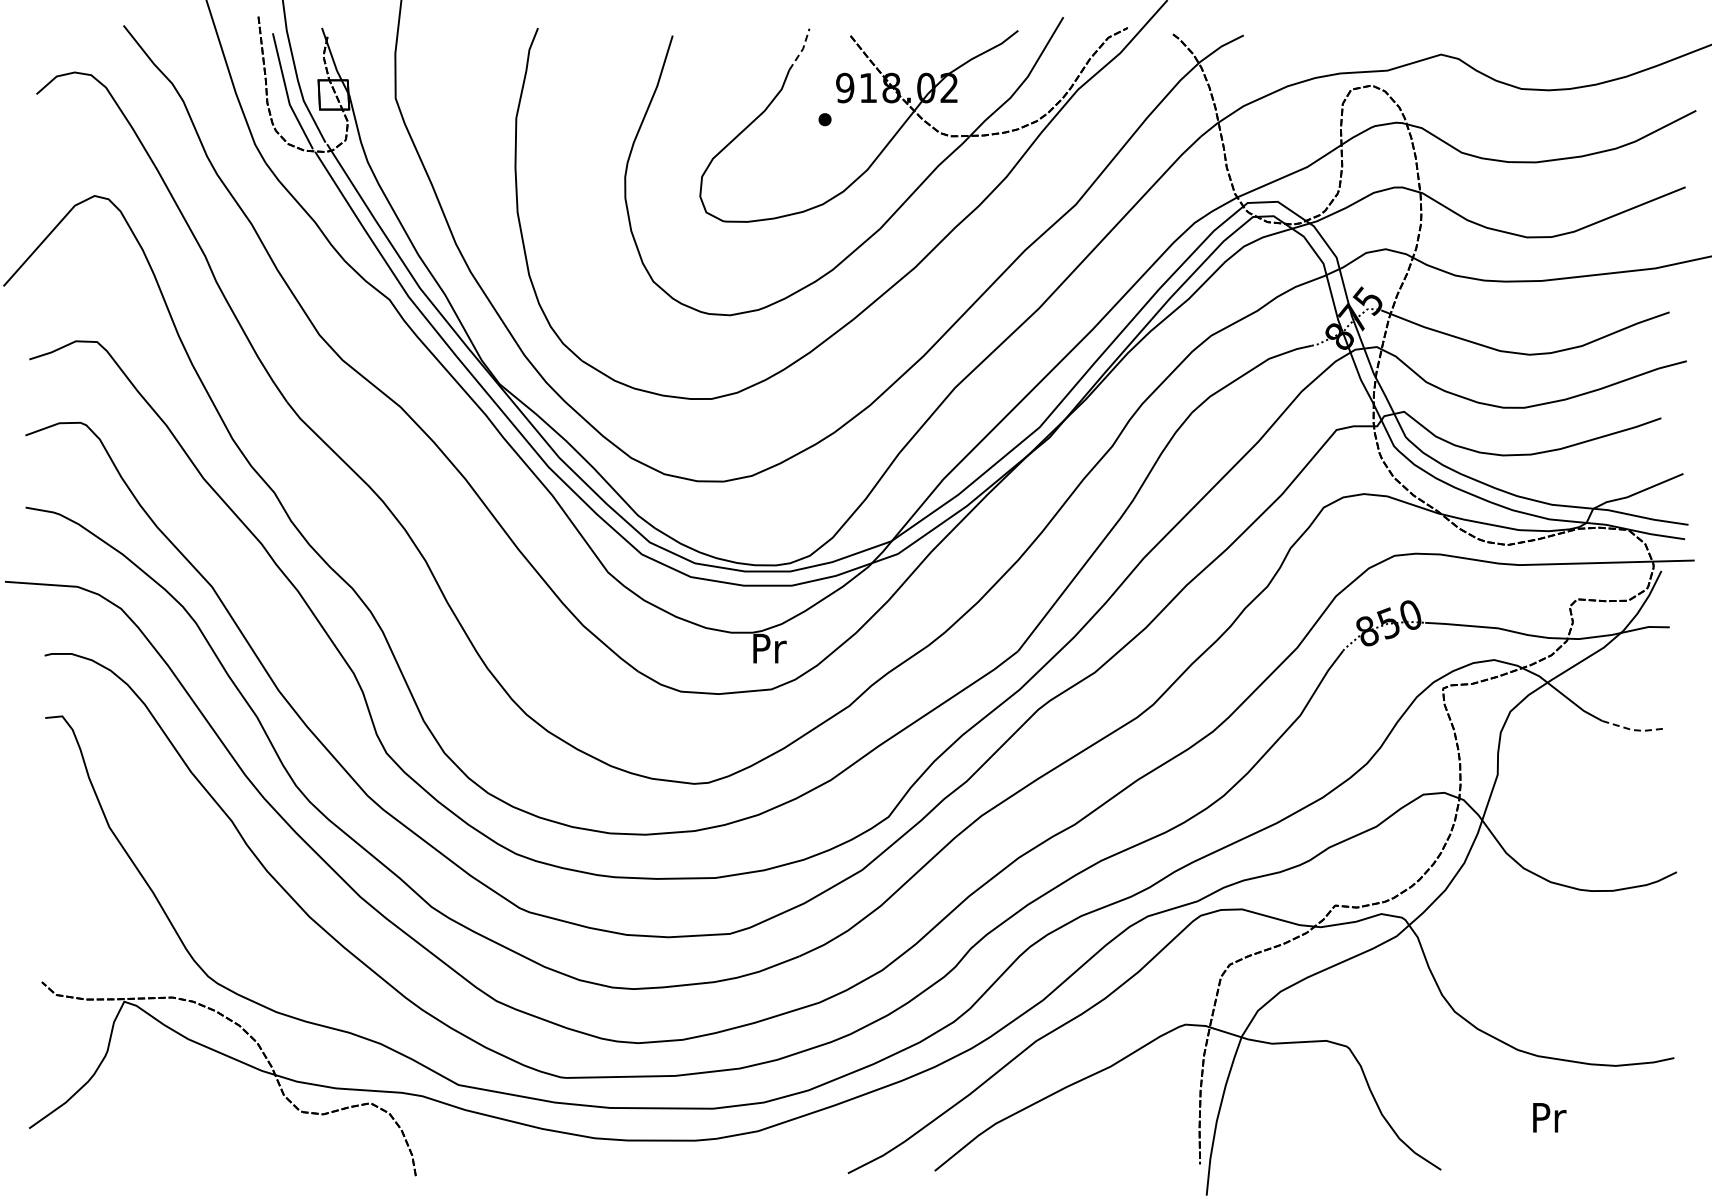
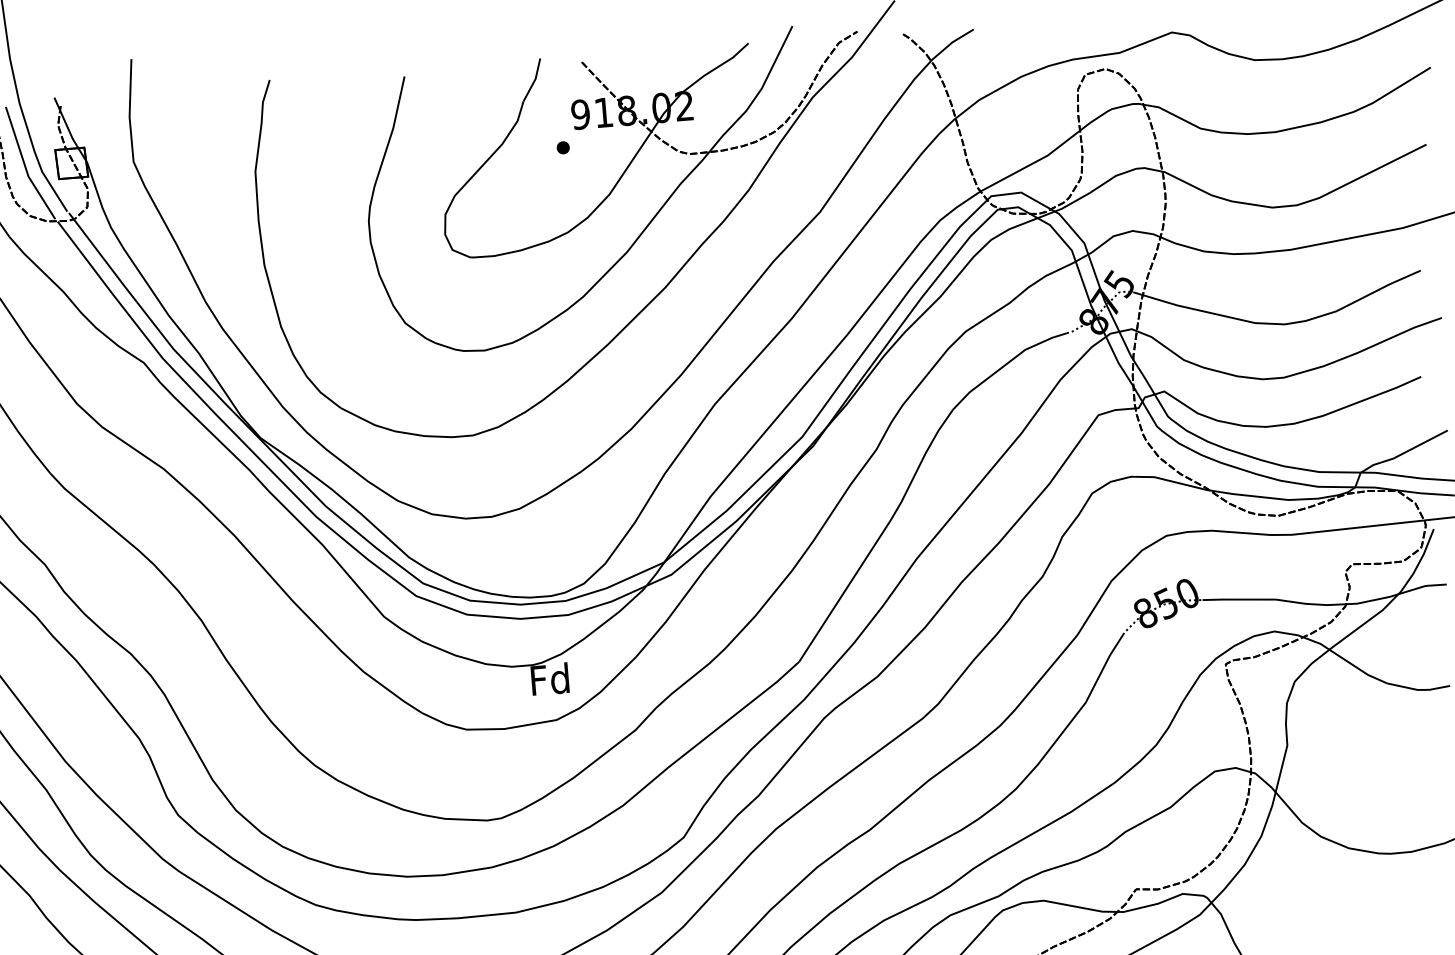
line: (802, 49) -> (535, 79), dashed -> solid
text: (767, 647) -> (549, 678), Pr -> Fd
line: (1633, 730) -> (1419, 690), dashed -> solid

